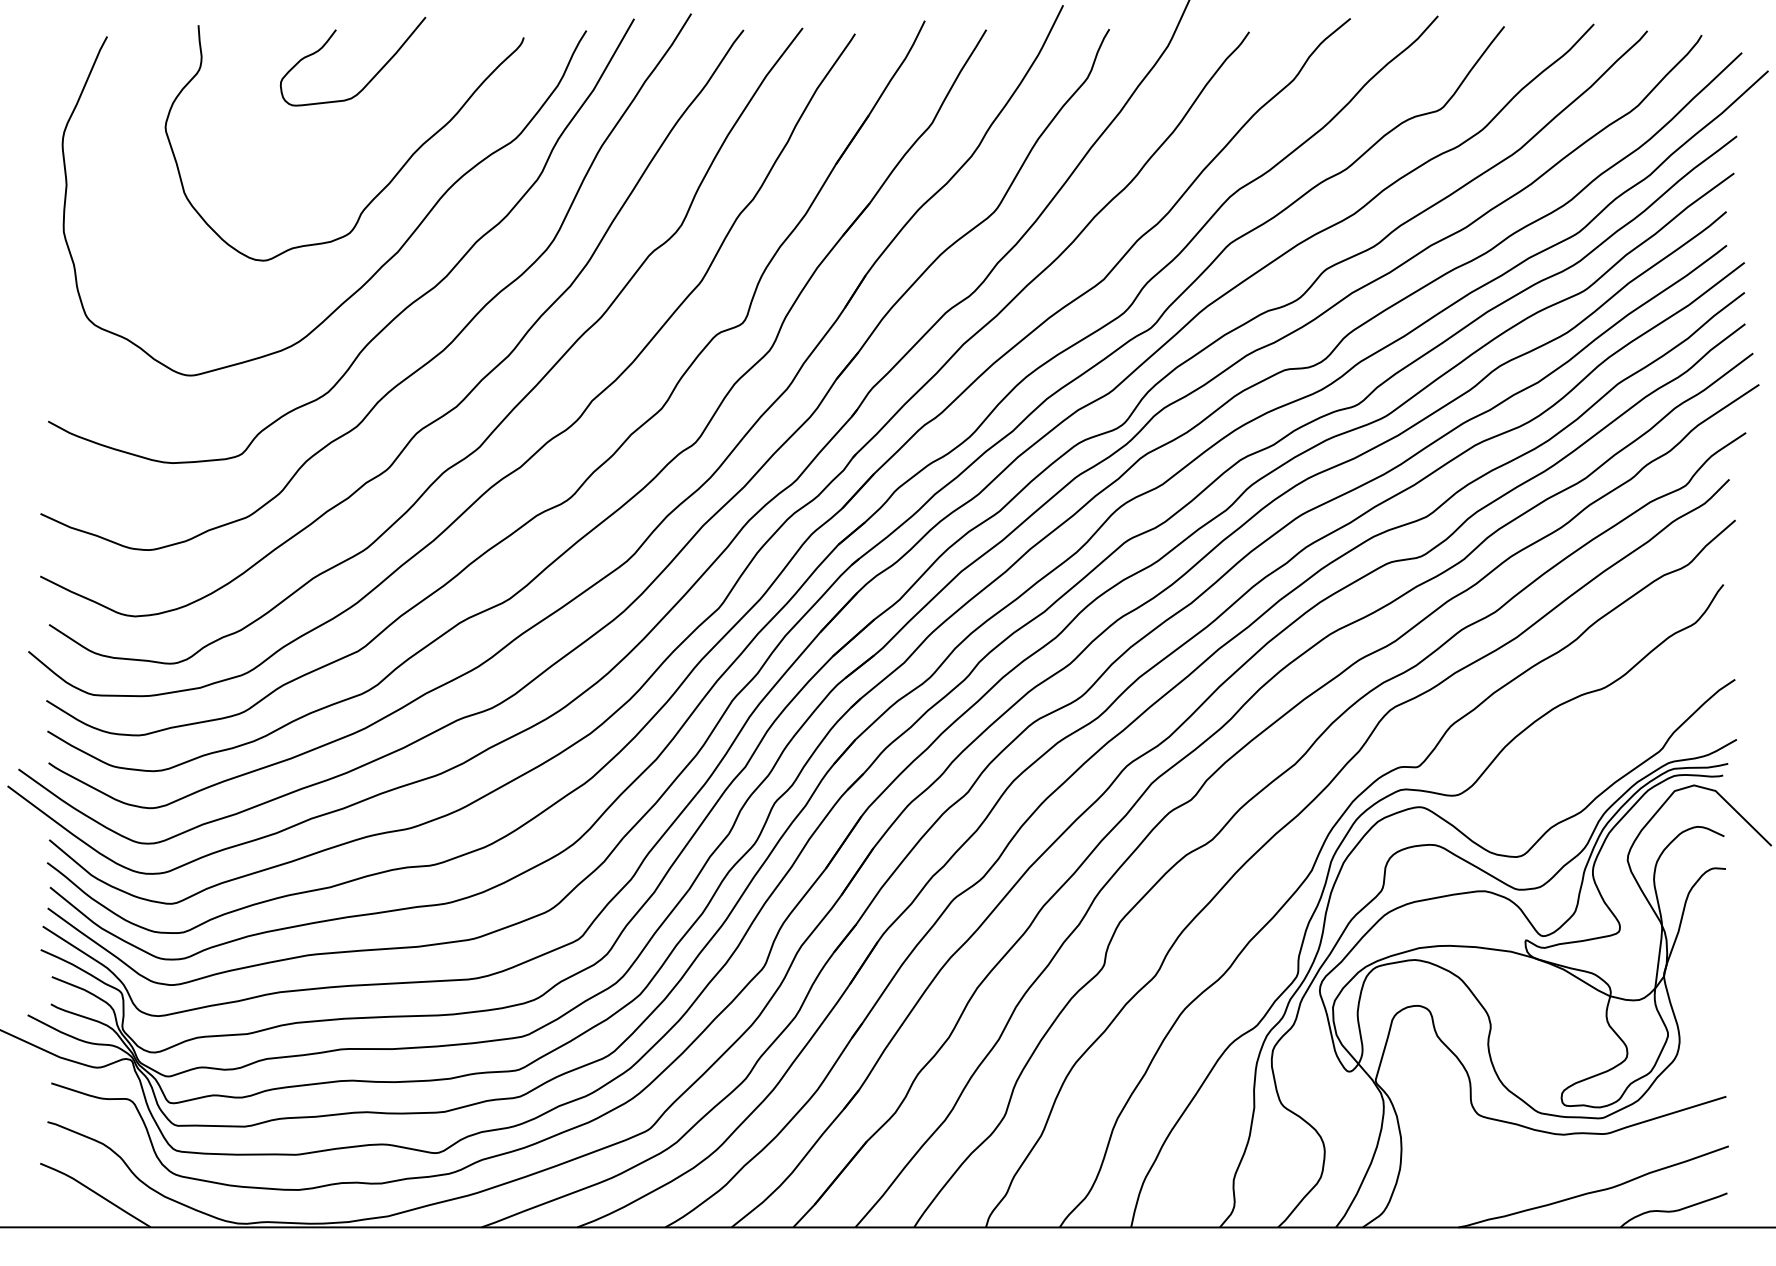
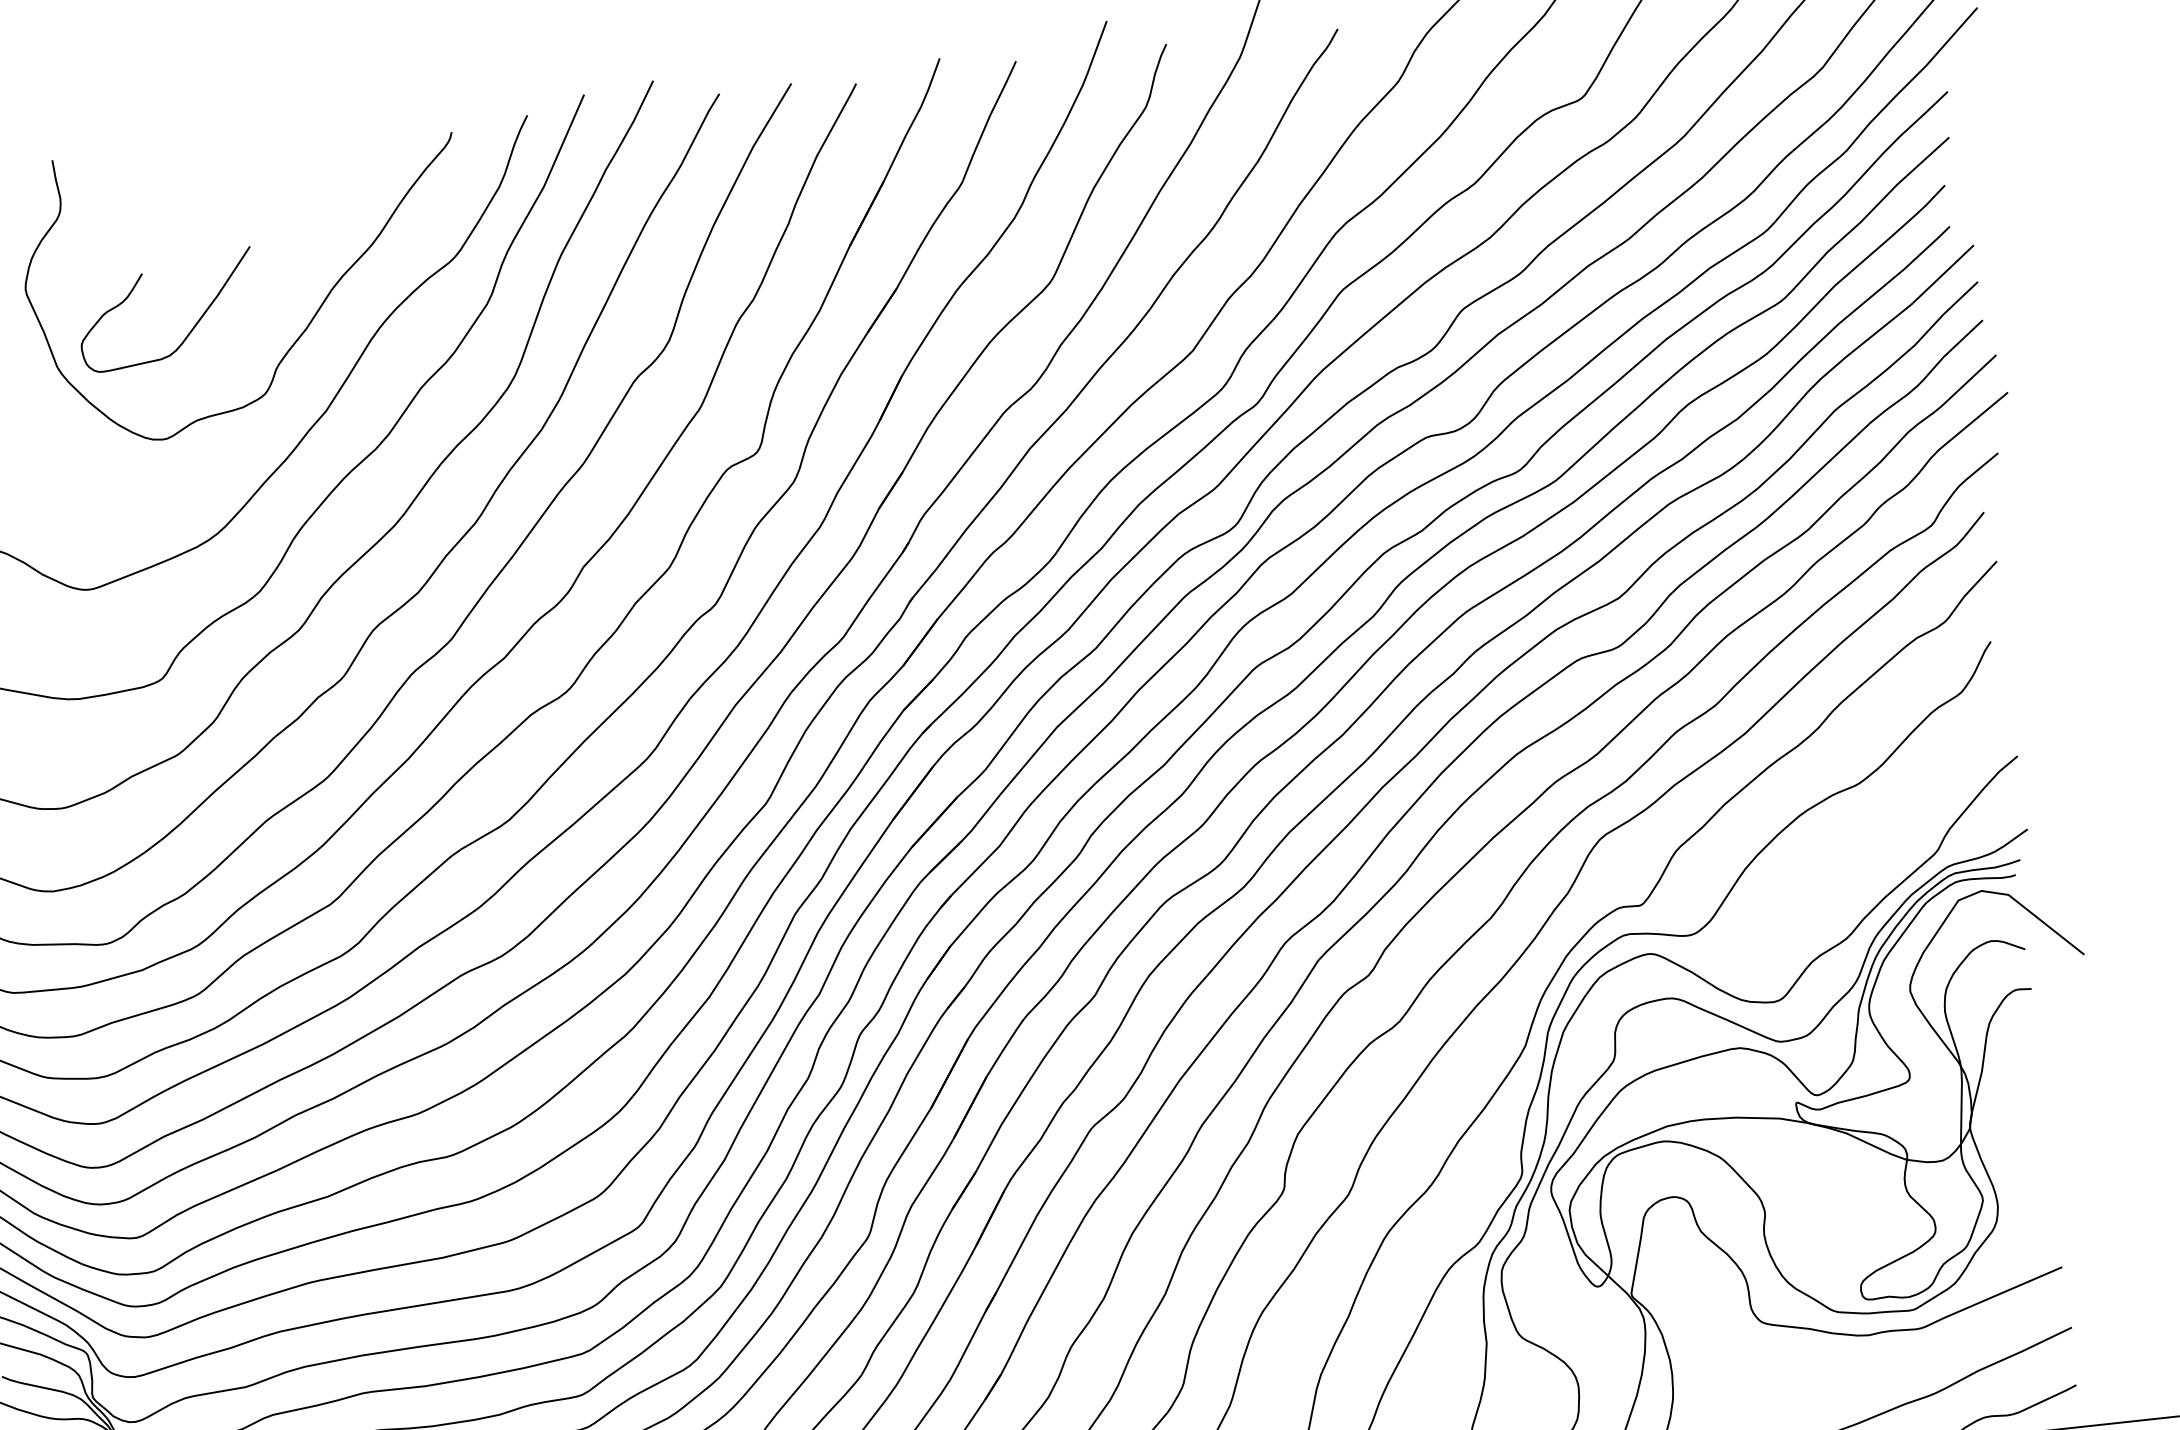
curve: (370, 79) -> (190, 329), moved

